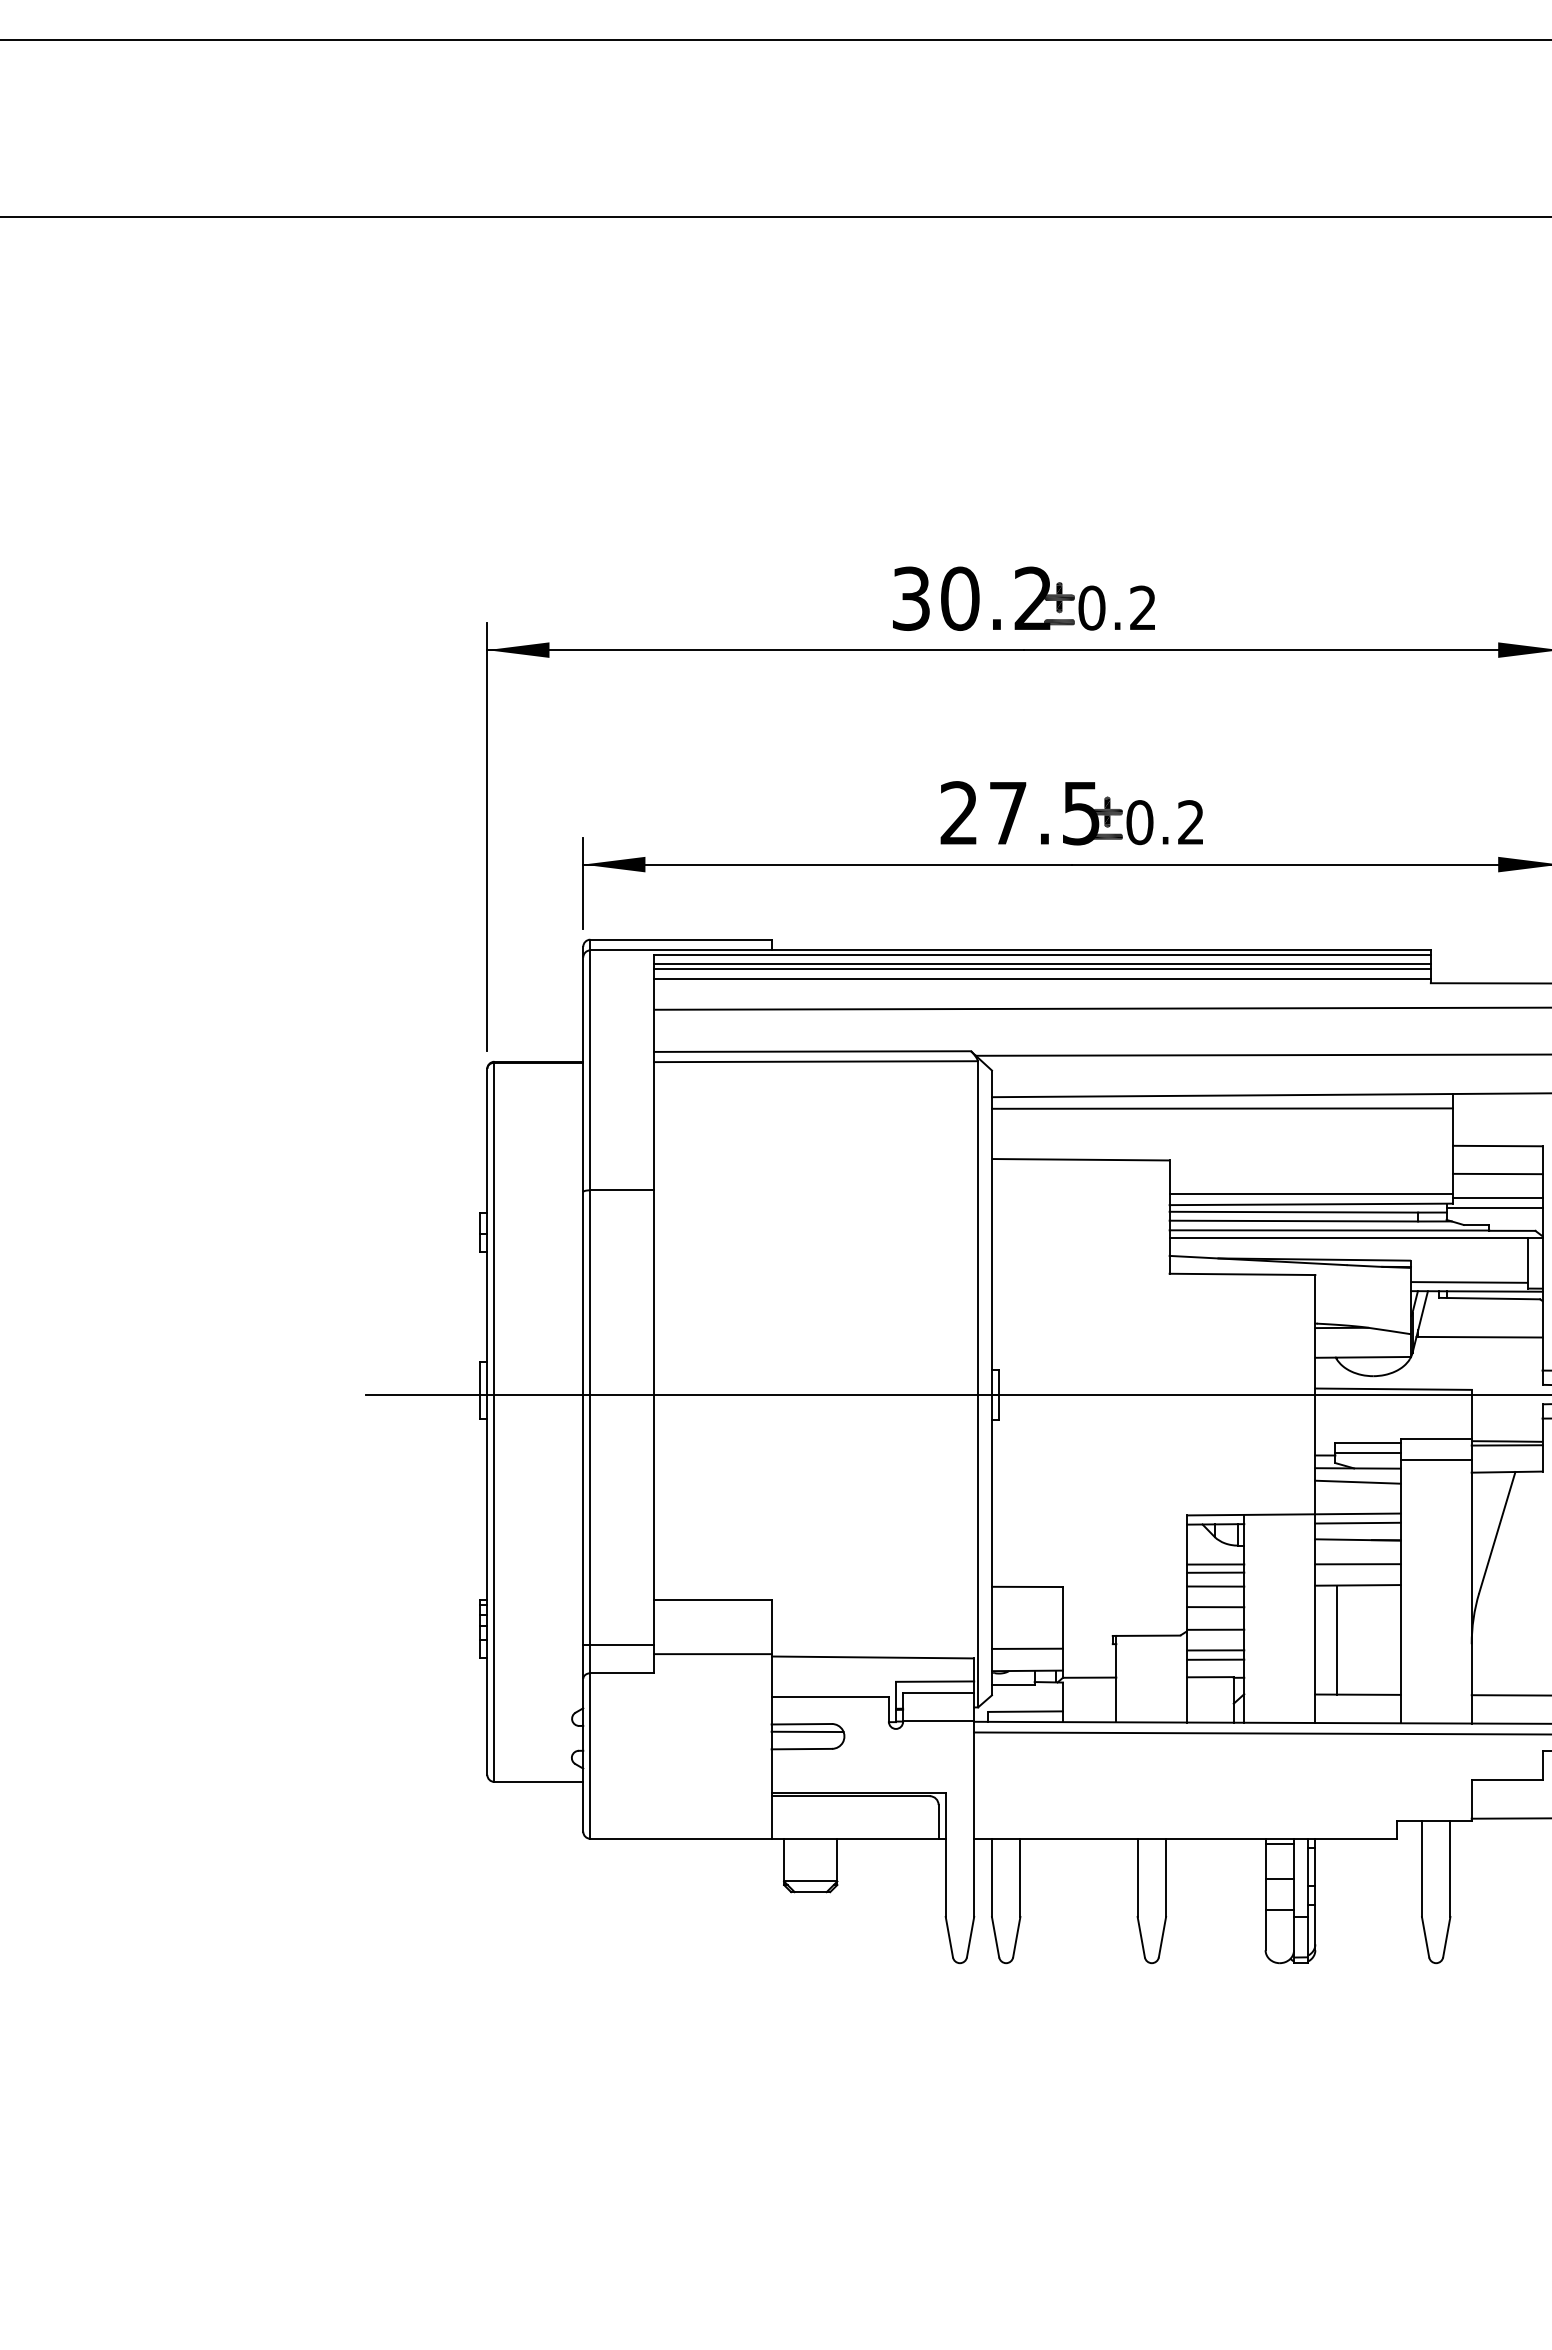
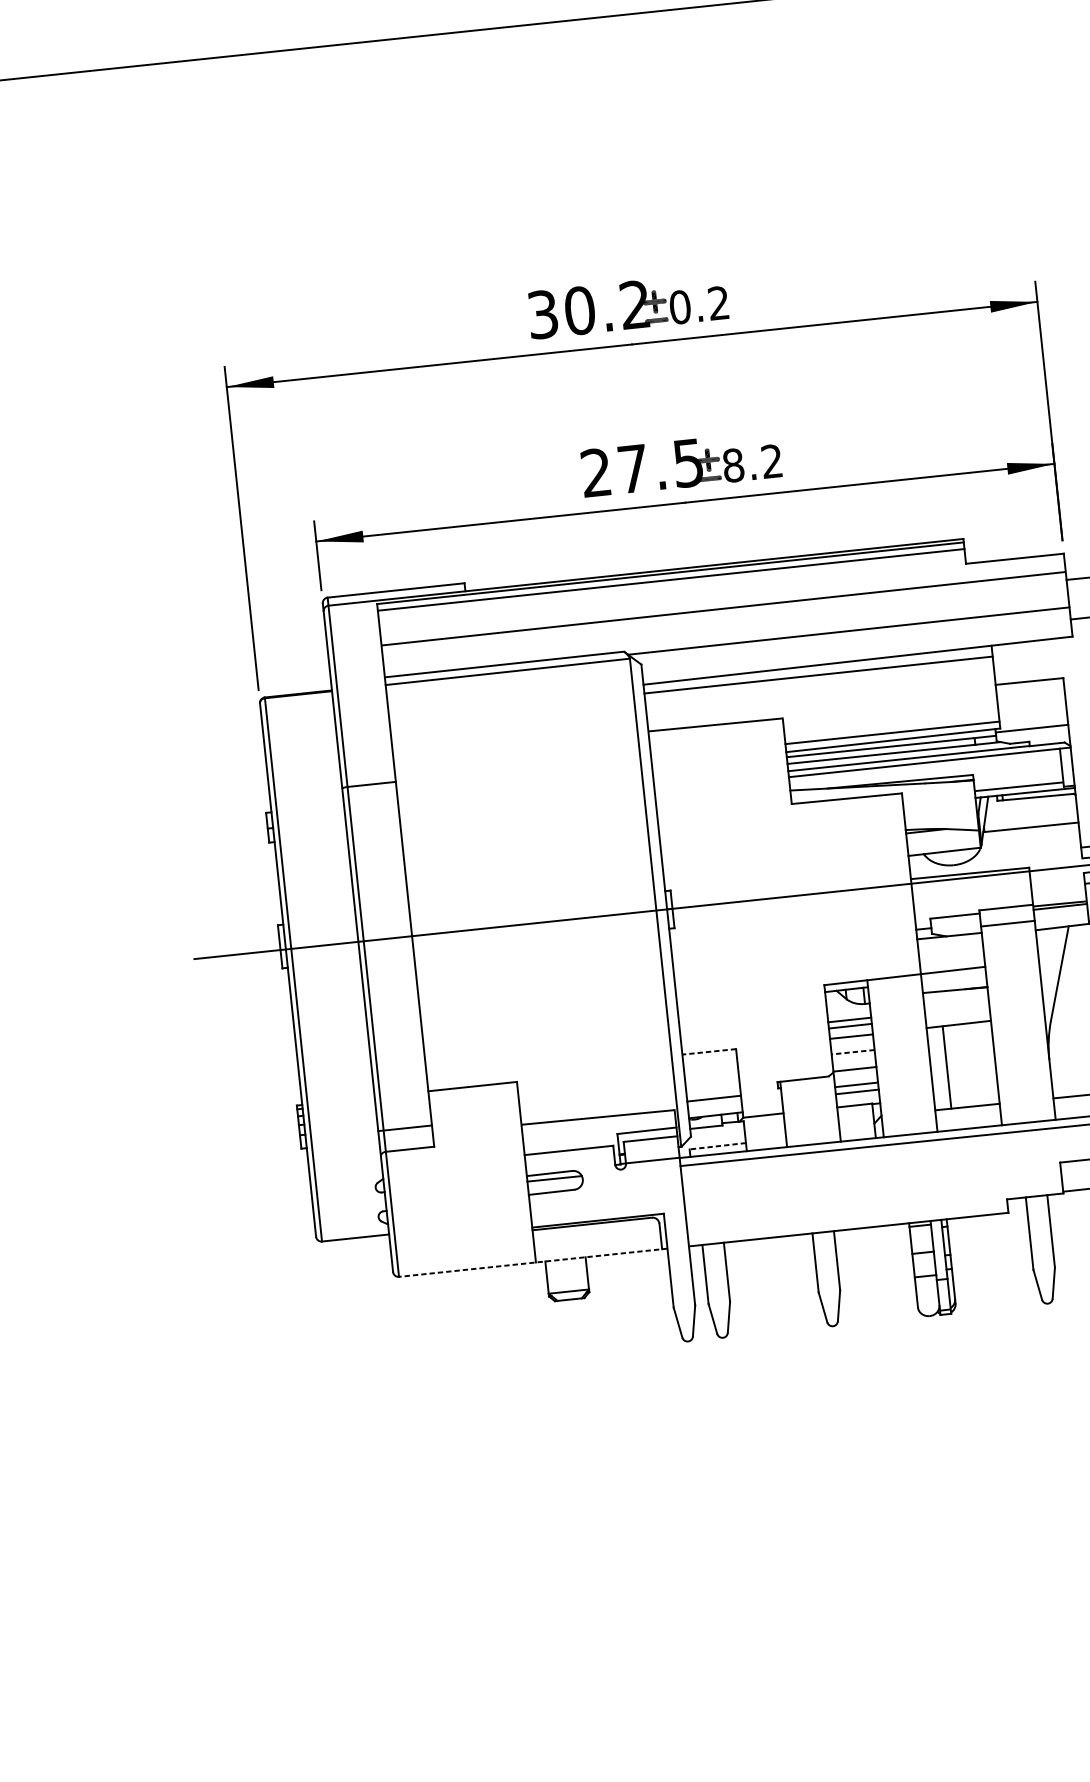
text: (1139, 822) -> (733, 465), 0.2 -> 8.2
line: (1042, 968) -> (671, 583), removed
line: (1042, 979) -> (672, 591), removed
line: (1497, 1173) -> (1031, 702), removed
line: (1497, 1198) -> (1033, 721), removed
line: (1367, 1453) -> (955, 924), removed
line: (1357, 1481) -> (950, 946), removed
line: (1357, 1522) -> (953, 977), removed
line: (1357, 1564) -> (956, 1008), removed
line: (1027, 1586) -> (709, 1051), solid -> dashed
line: (1215, 1607) -> (852, 1052), solid -> dashed
line: (712, 1654) -> (476, 1127), removed
line: (1025, 1711) -> (717, 1146), solid -> dashed
line: (768, 1838) -> (533, 1262), solid -> dashed

